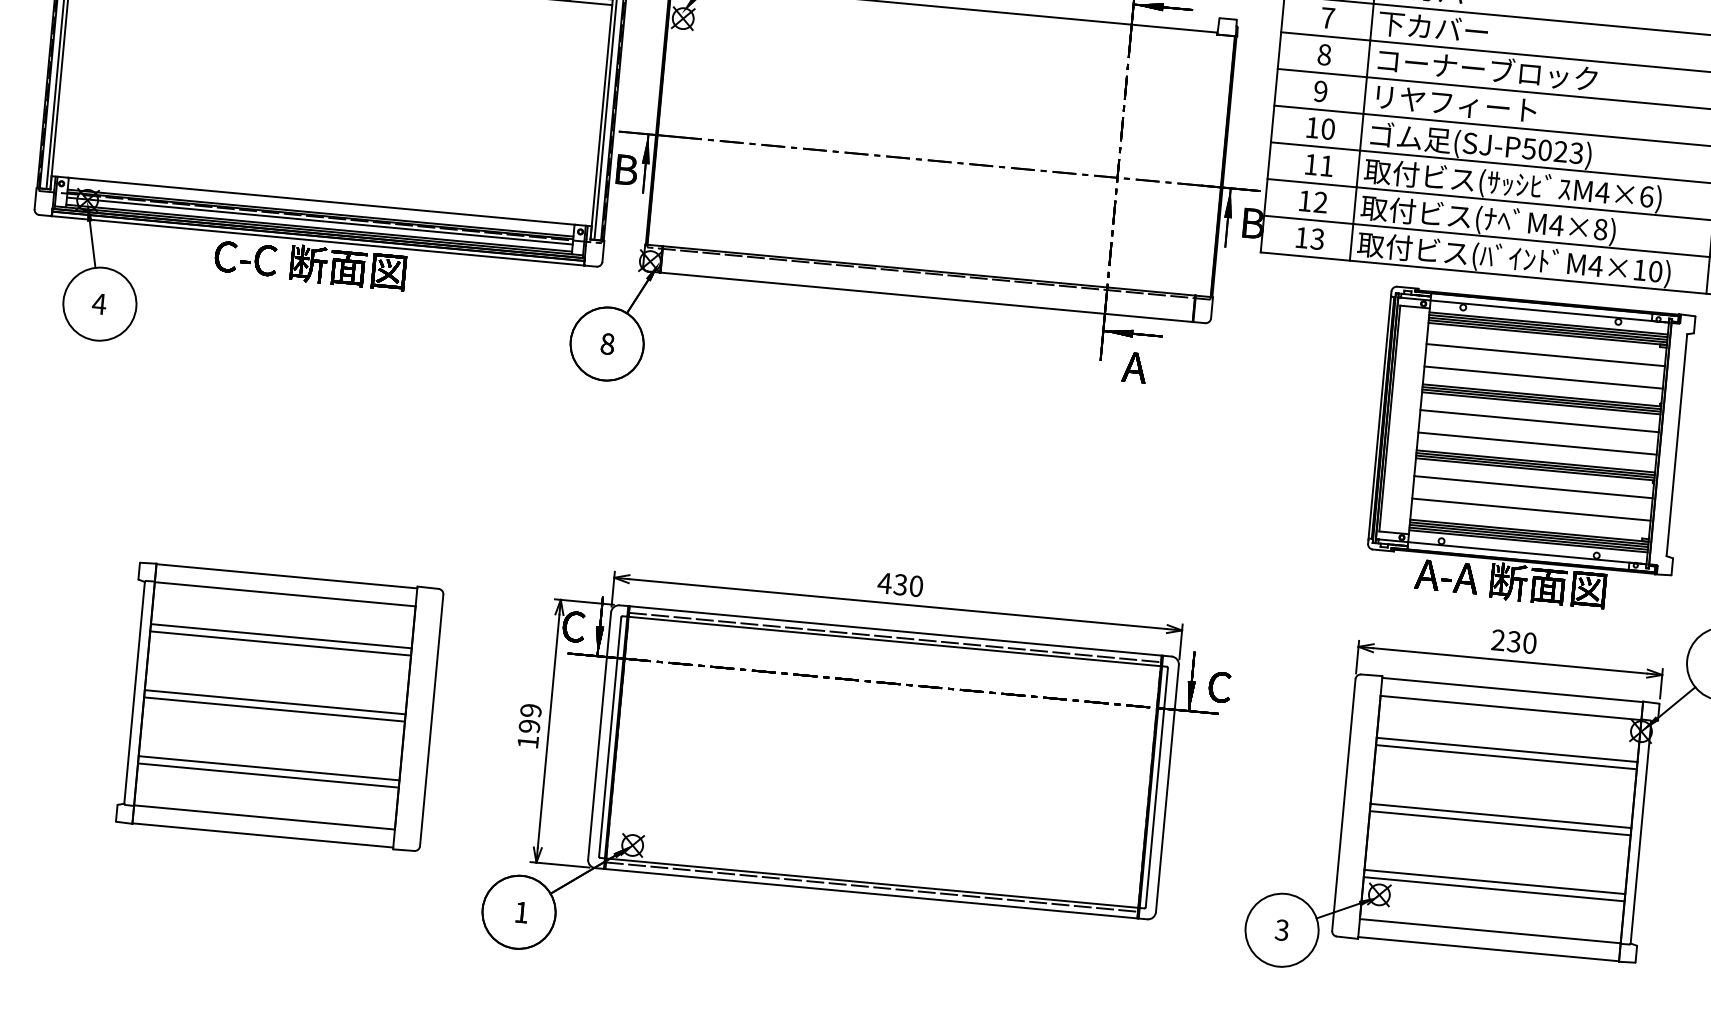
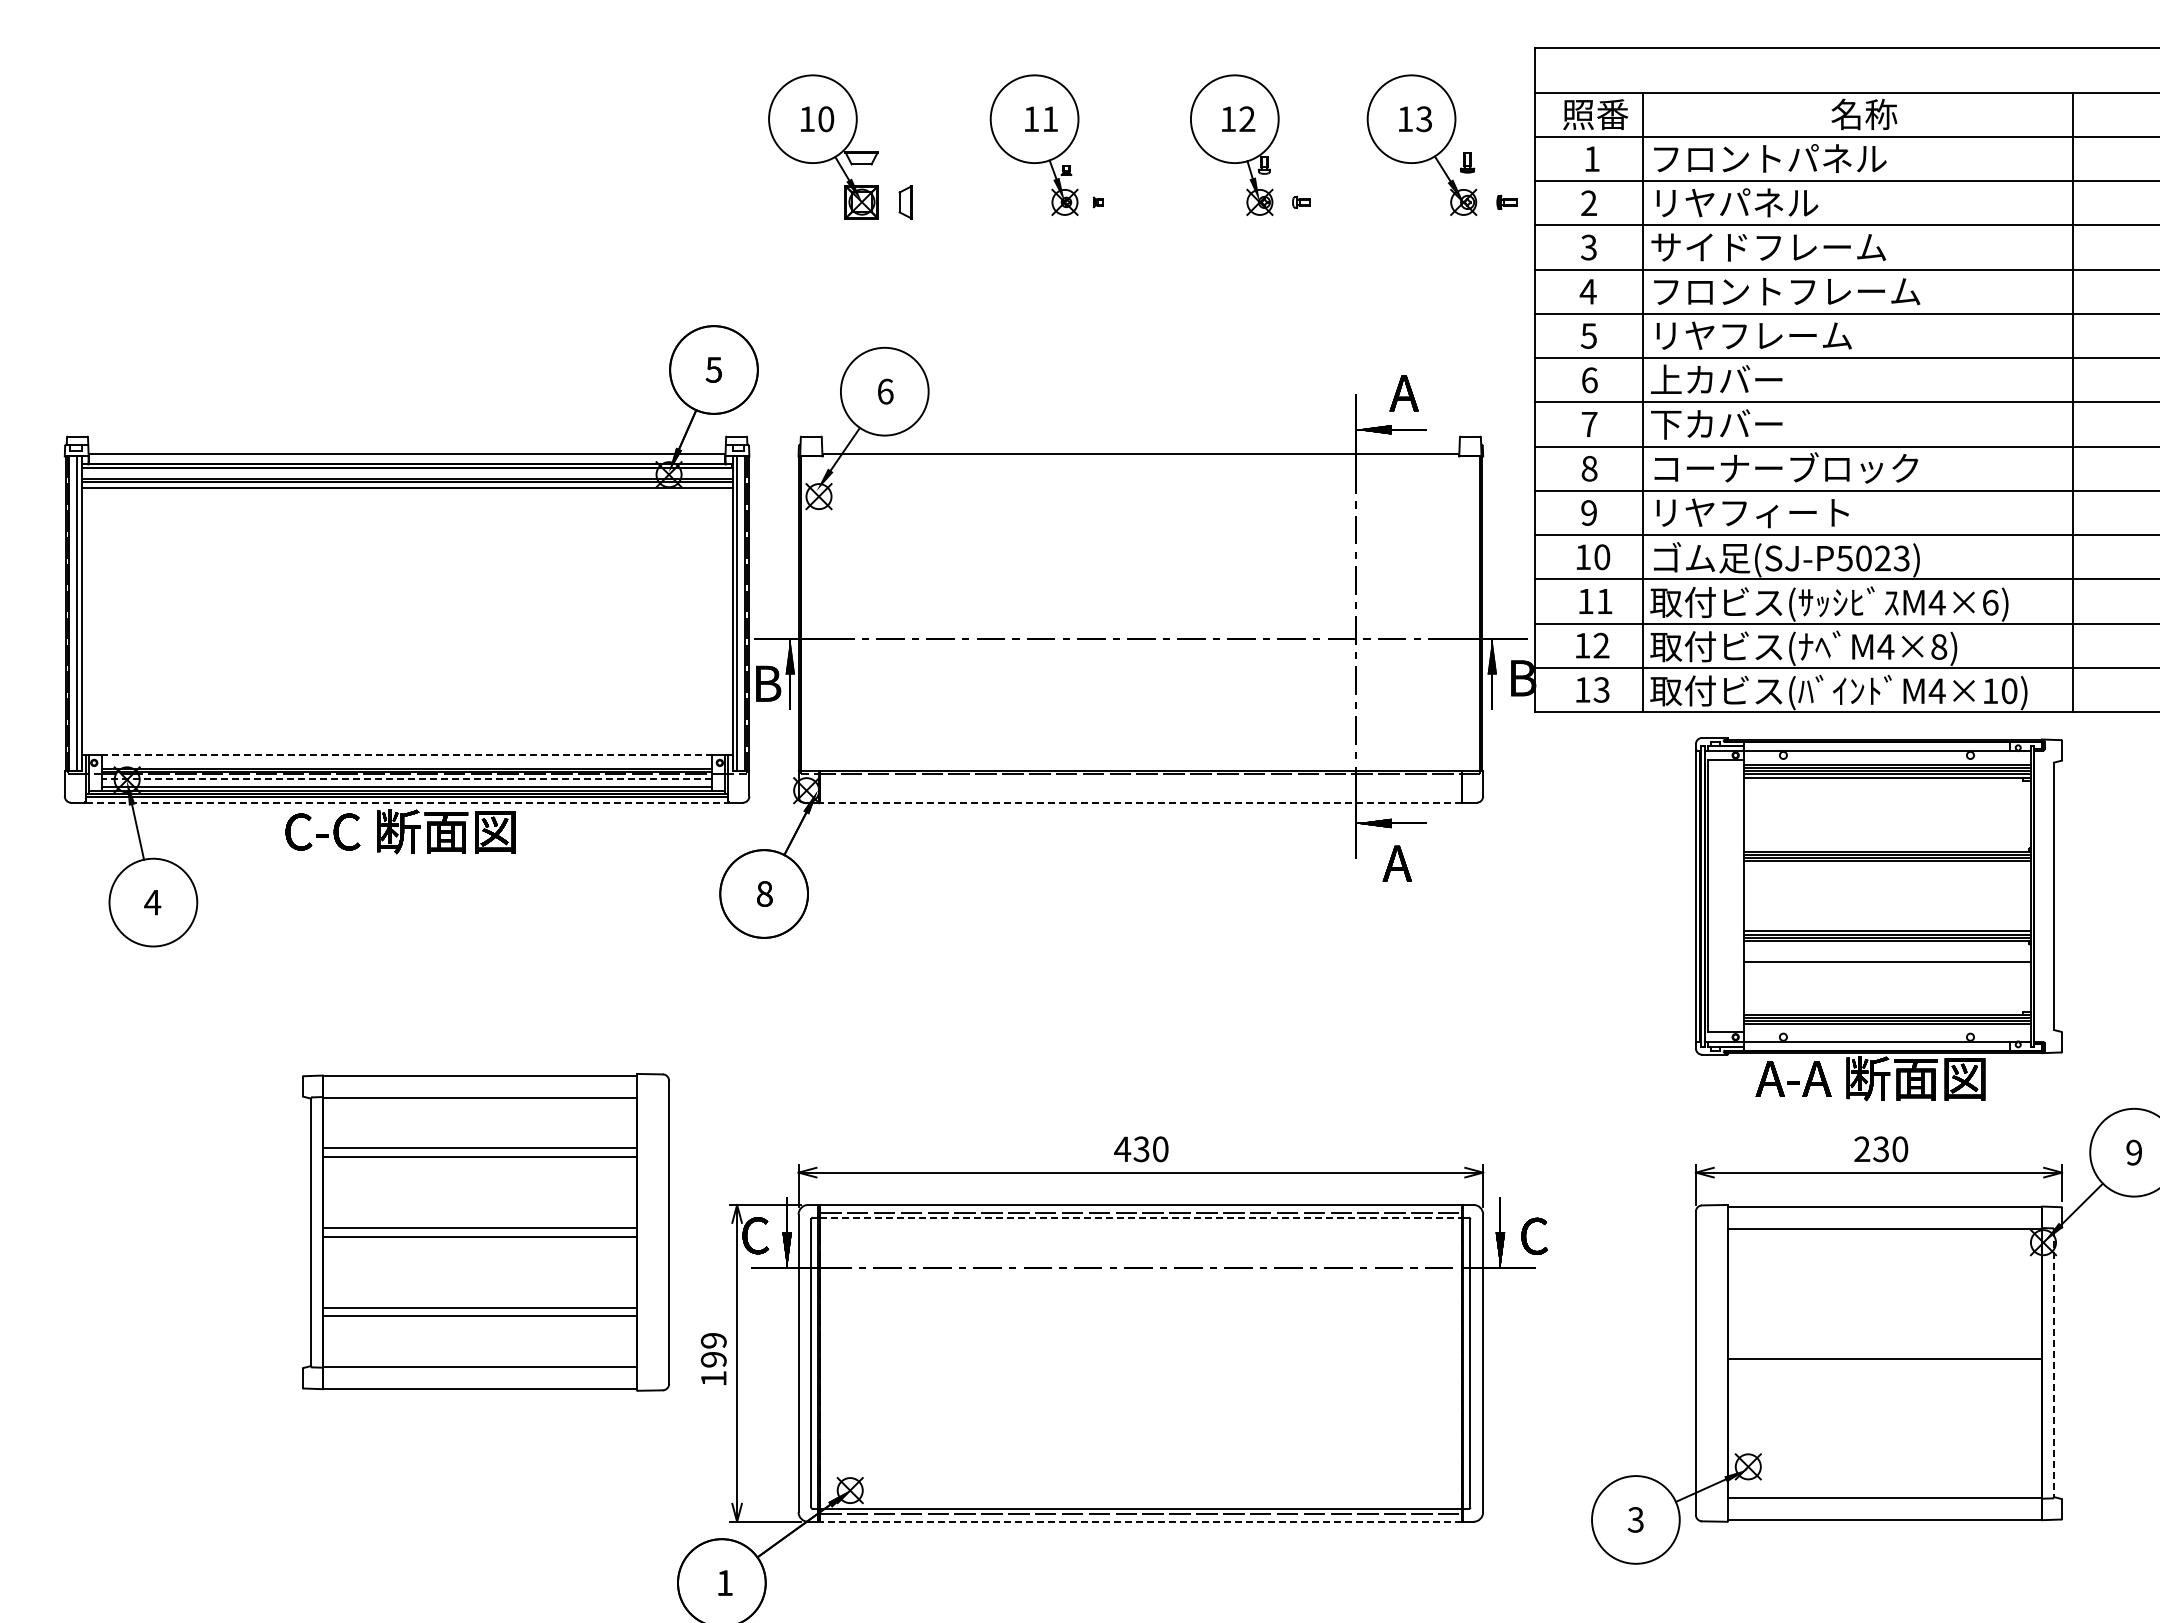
line: (322, 200) -> (407, 754), solid -> dashed
line: (320, 220) -> (407, 778), solid -> dashed
line: (318, 240) -> (407, 802), solid -> dashed
line: (926, 297) -> (1140, 802), solid -> dashed
line: (1545, 355) -> (1886, 803), removed
line: (1542, 377) -> (1886, 830), removed
line: (1538, 420) -> (1886, 882), removed
line: (1536, 443) -> (1886, 909), removed
line: (1530, 509) -> (1886, 989), removed
line: (1527, 541) -> (1886, 1027), removed
line: (894, 641) -> (1140, 1217), solid -> dashed
part: (279, 706) -> (485, 1232), moved
line: (1506, 749) -> (1884, 1279), removed
line: (1506, 757) -> (1884, 1288), removed
line: (1500, 822) -> (1884, 1367), removed
line: (1641, 832) -> (2054, 1363), solid -> dashed
line: (1494, 881) -> (1884, 1438), removed
line: (1493, 889) -> (1884, 1447), removed
line: (871, 893) -> (1140, 1521), solid -> dashed

